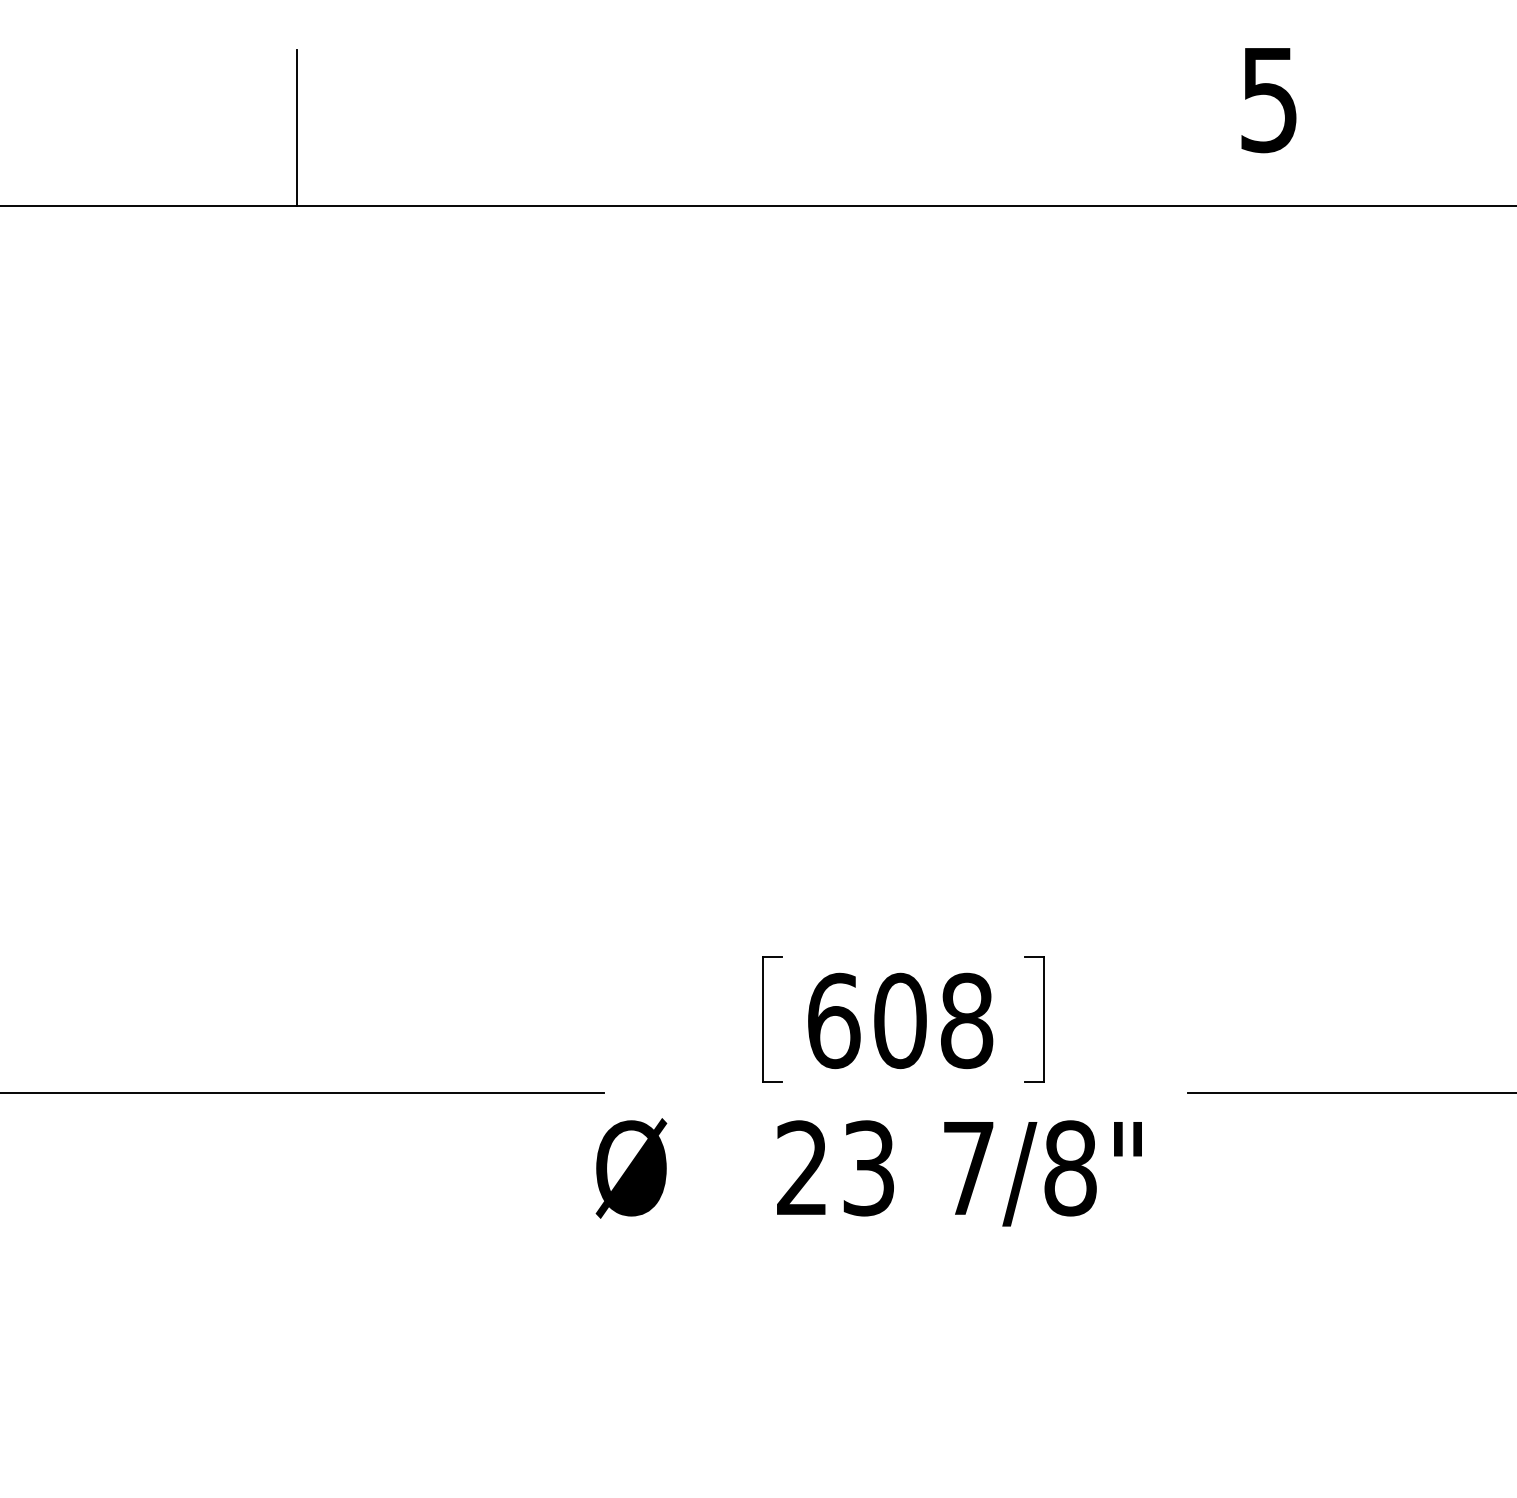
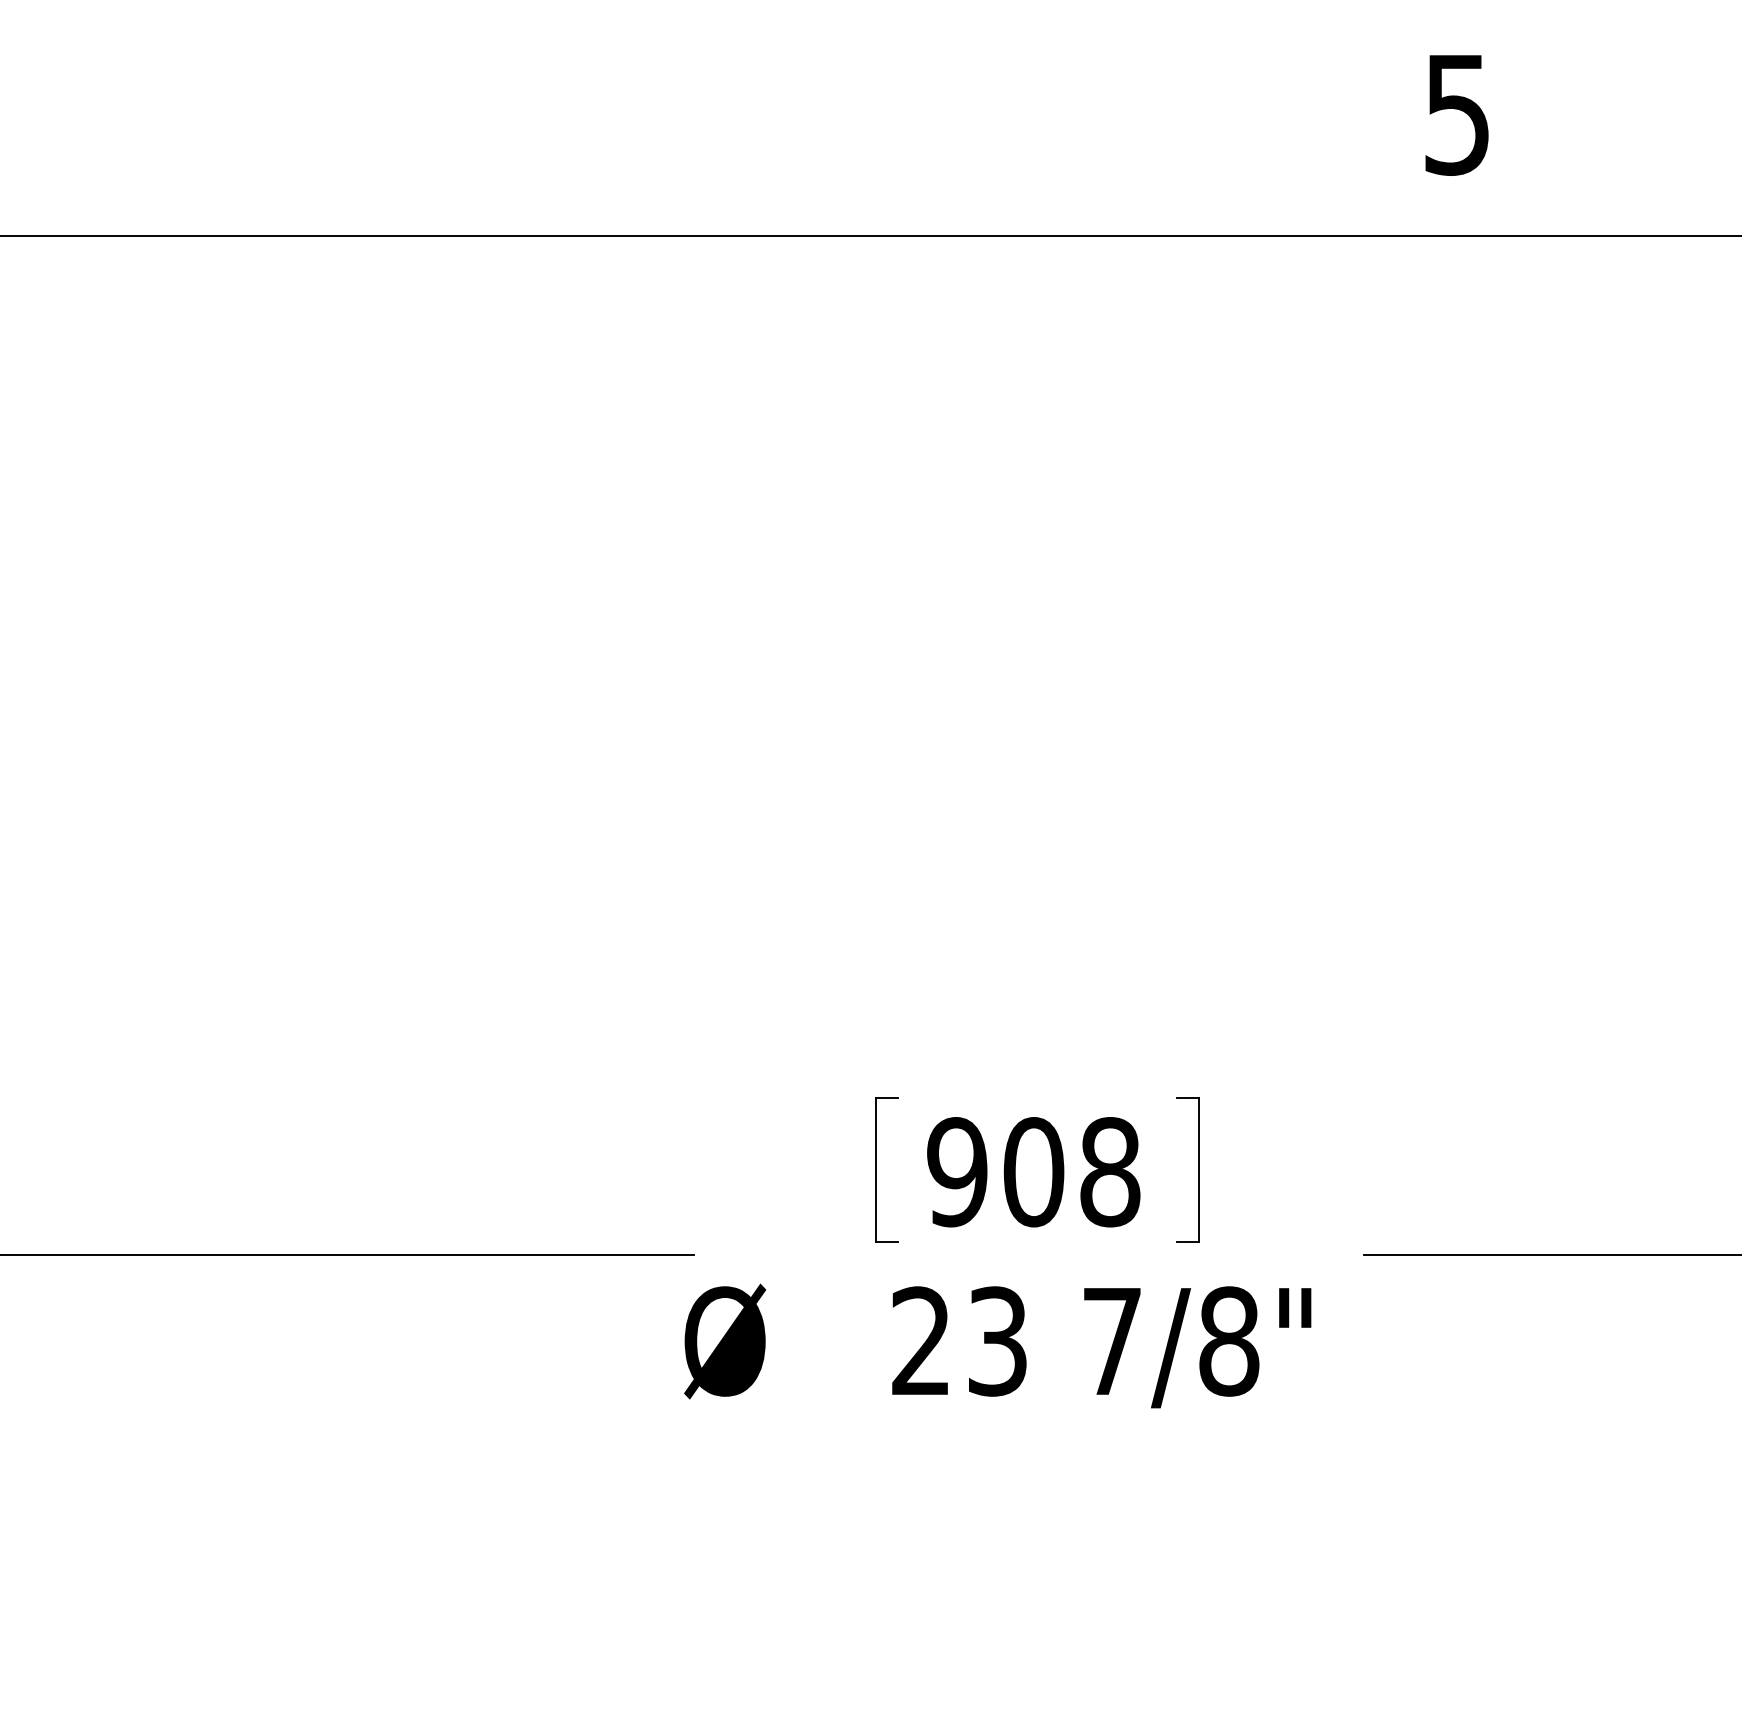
line: (296, 127) -> (340, 146), removed
text: (833, 1021) -> (957, 1172), 608 -> 908

